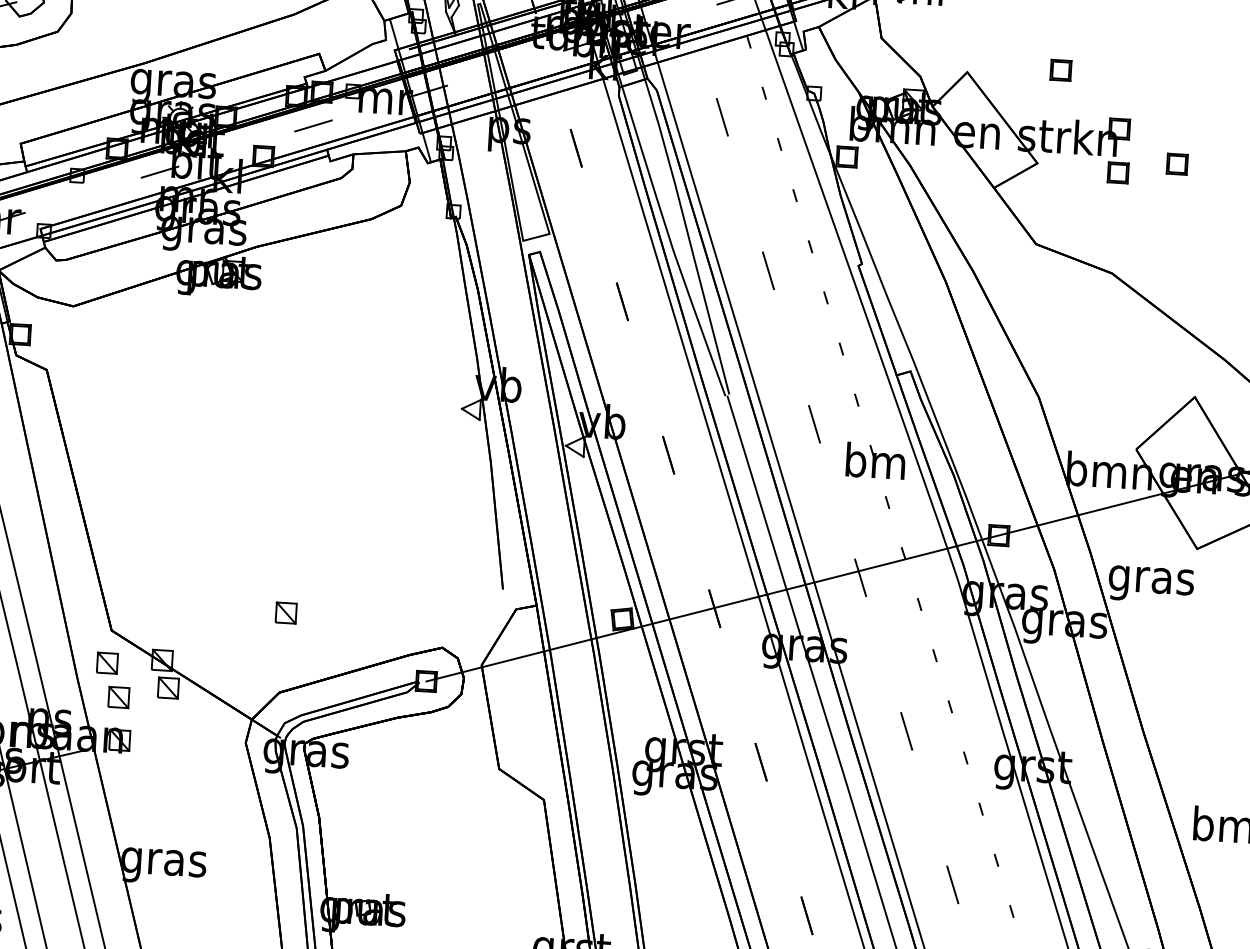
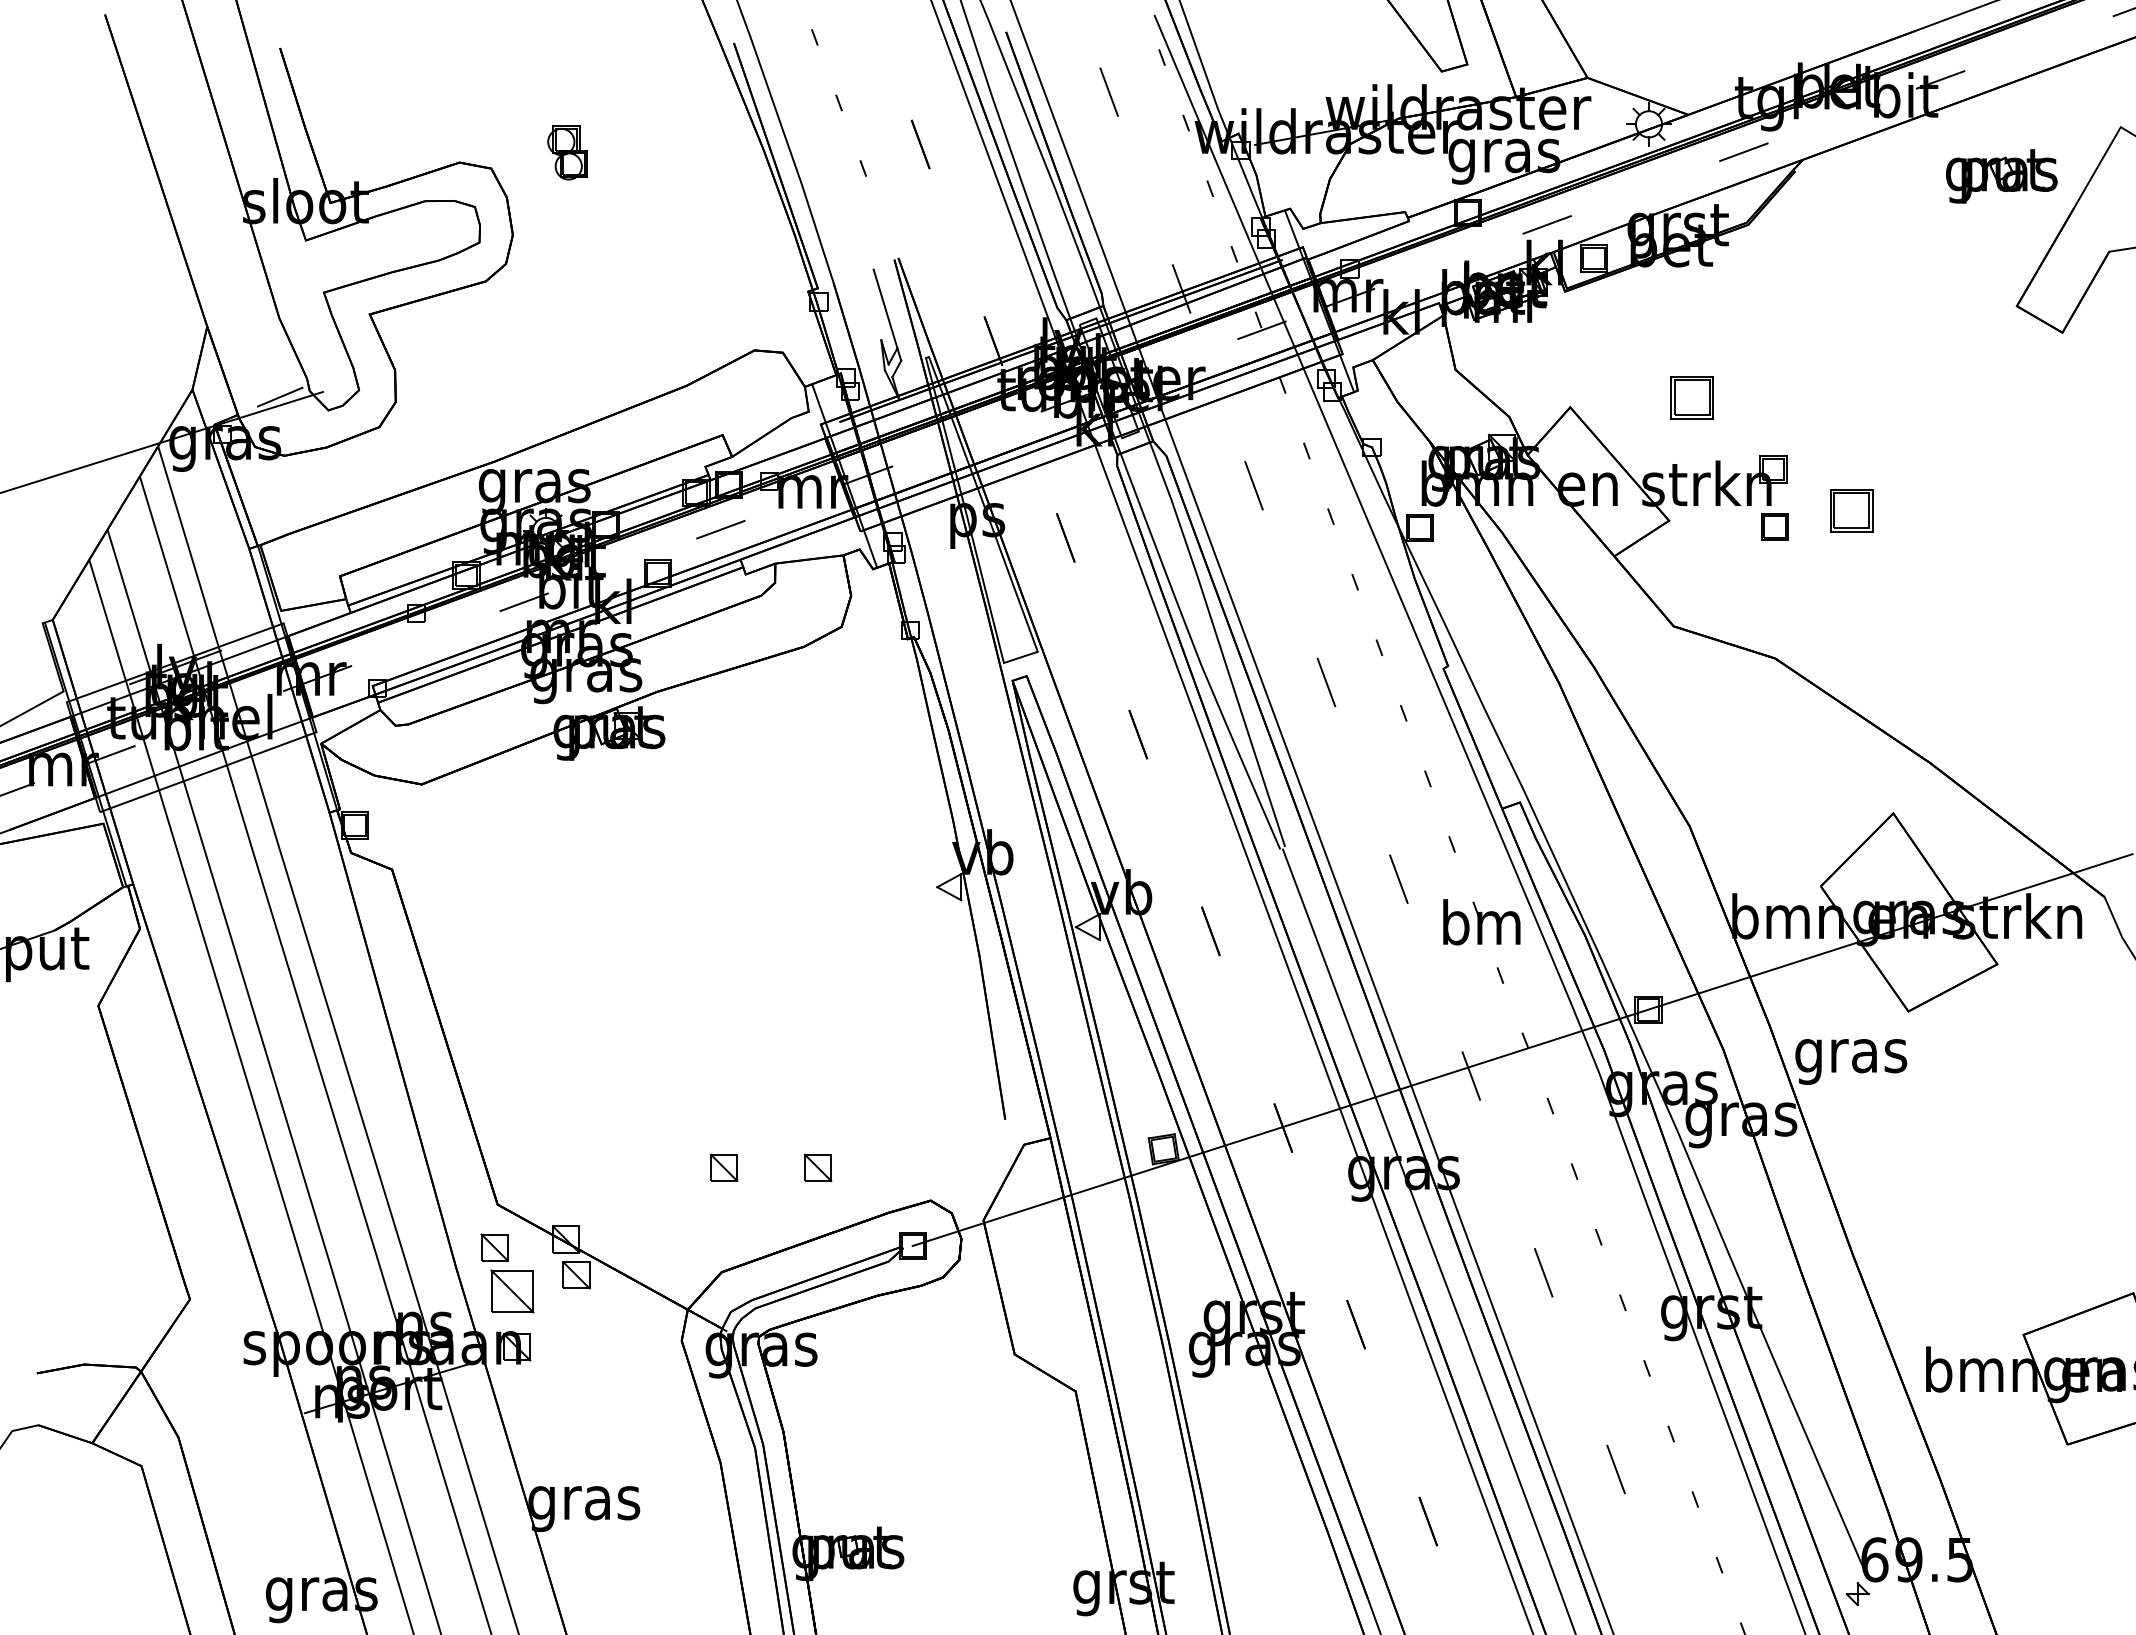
part: (1061, 70) -> (1692, 397), size x1.6
part: (1177, 164) -> (1851, 510), size x1.6
part: (358, 617) -> (818, 1167), added
part: (118, 697) -> (512, 1291), size x1.6

